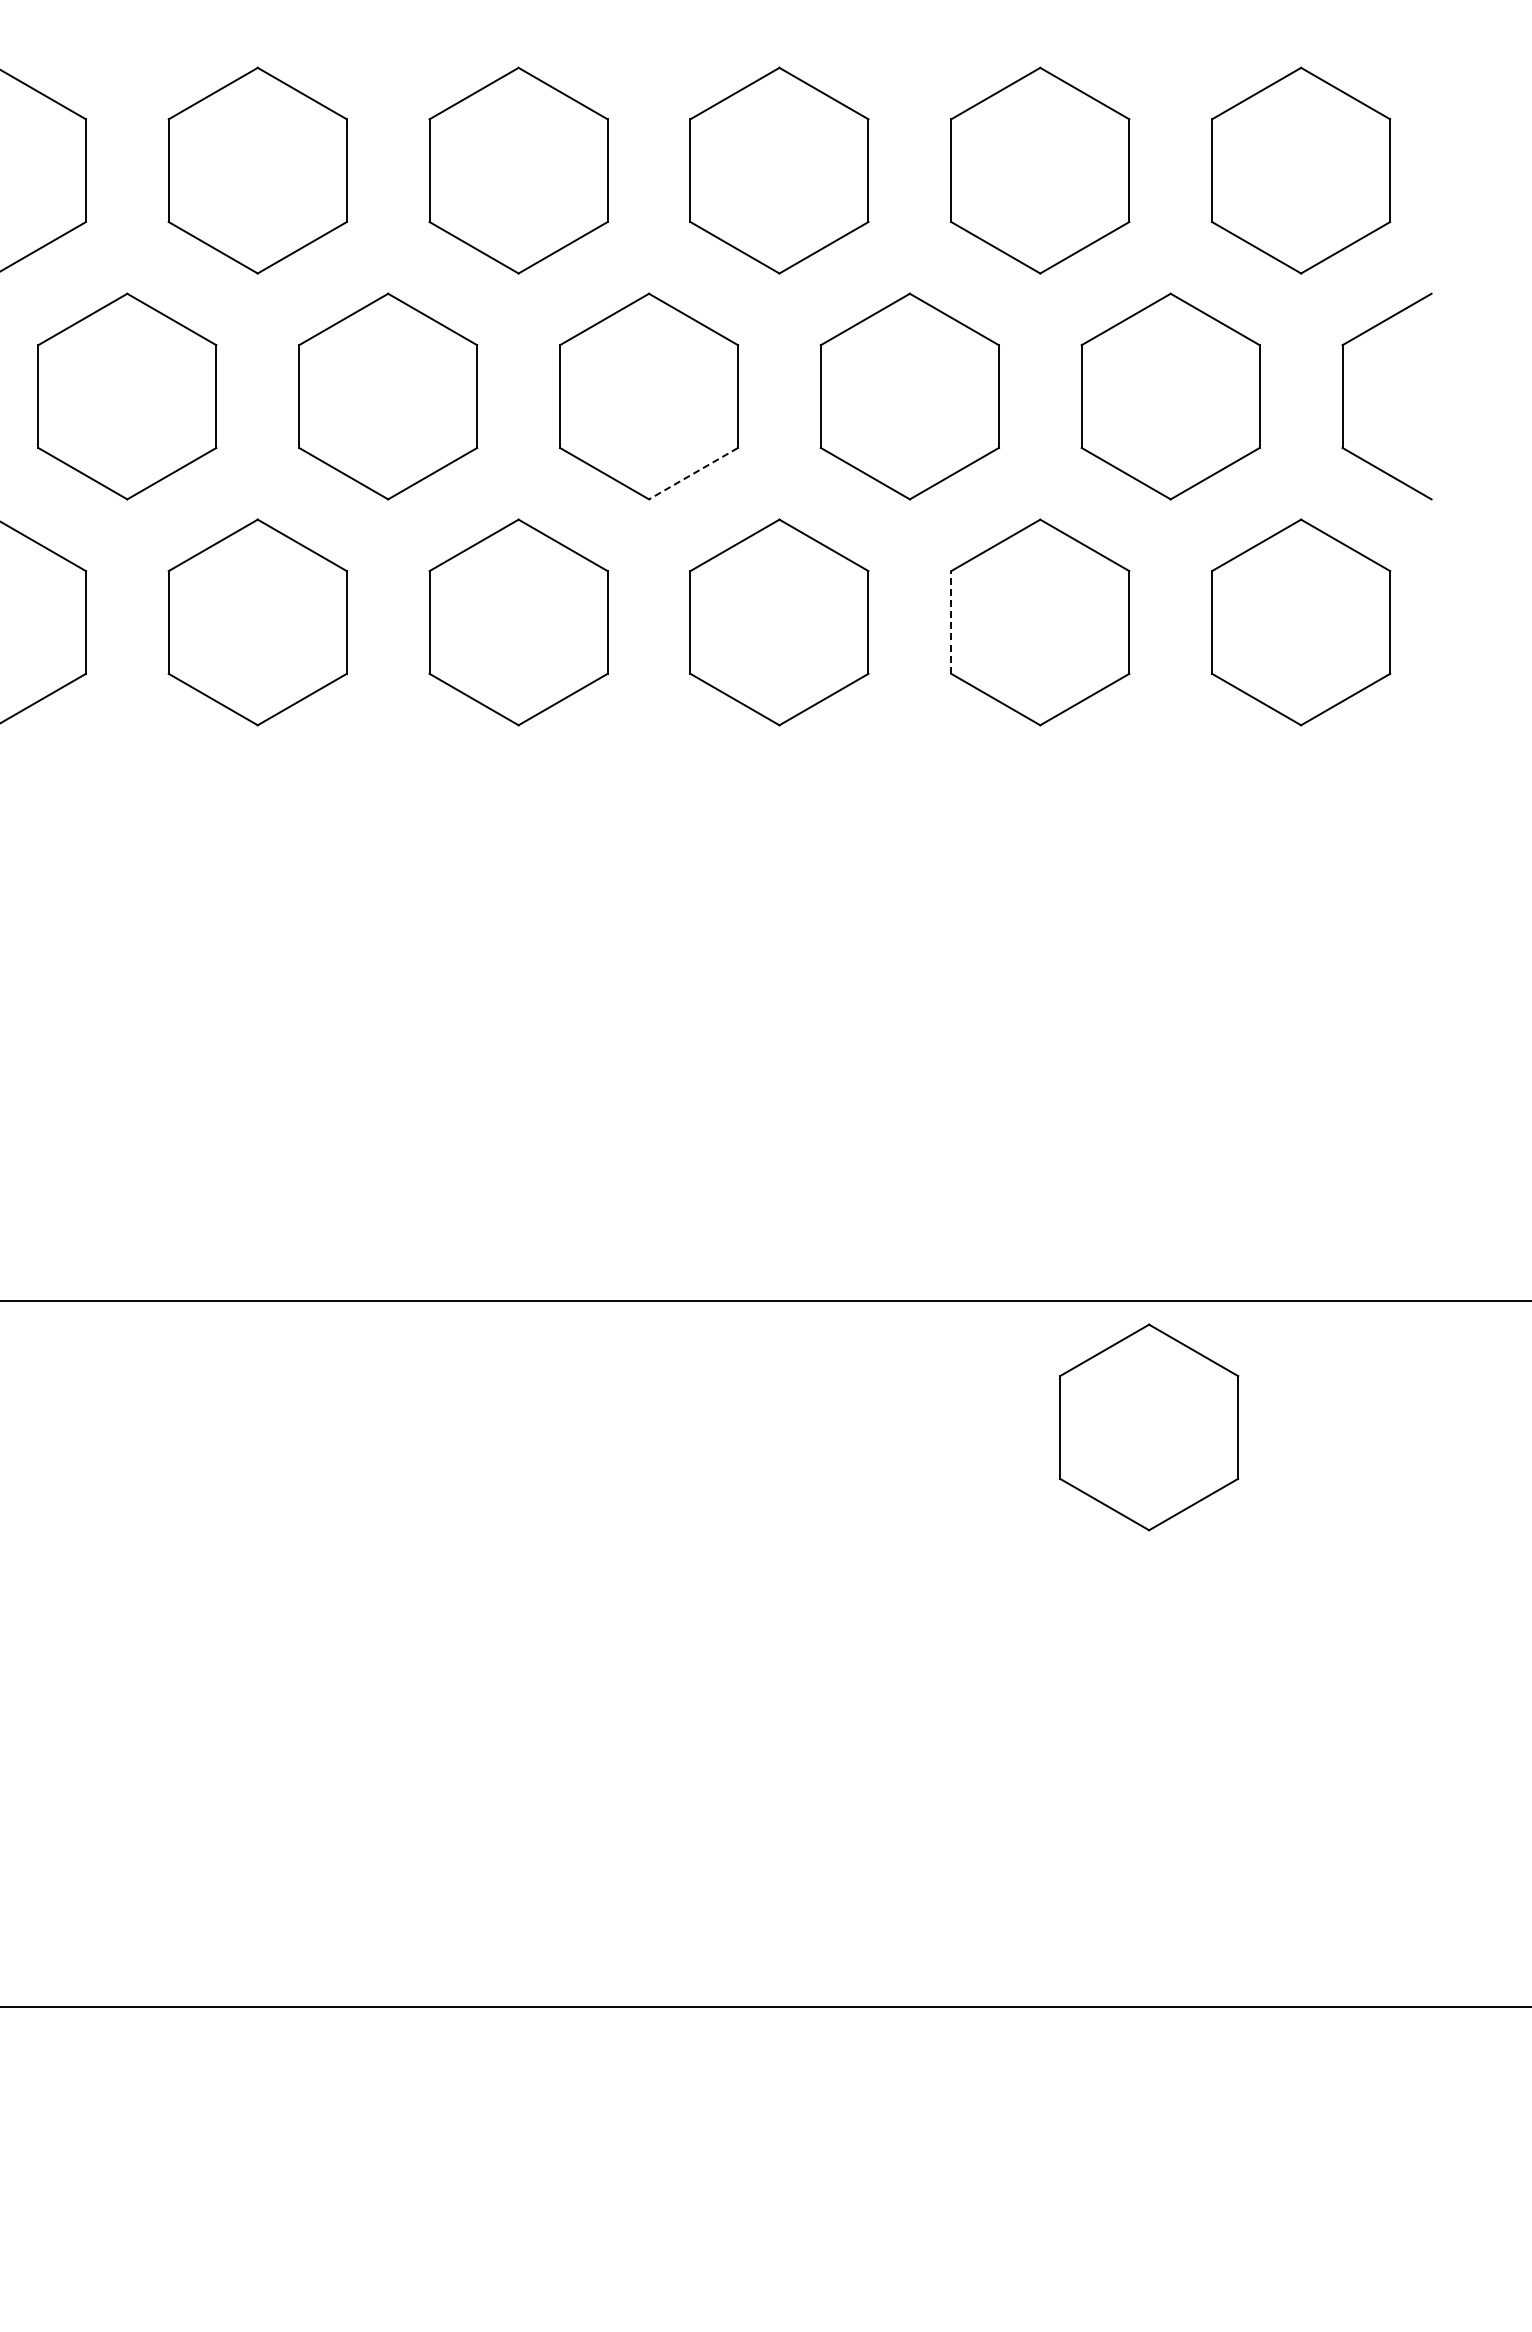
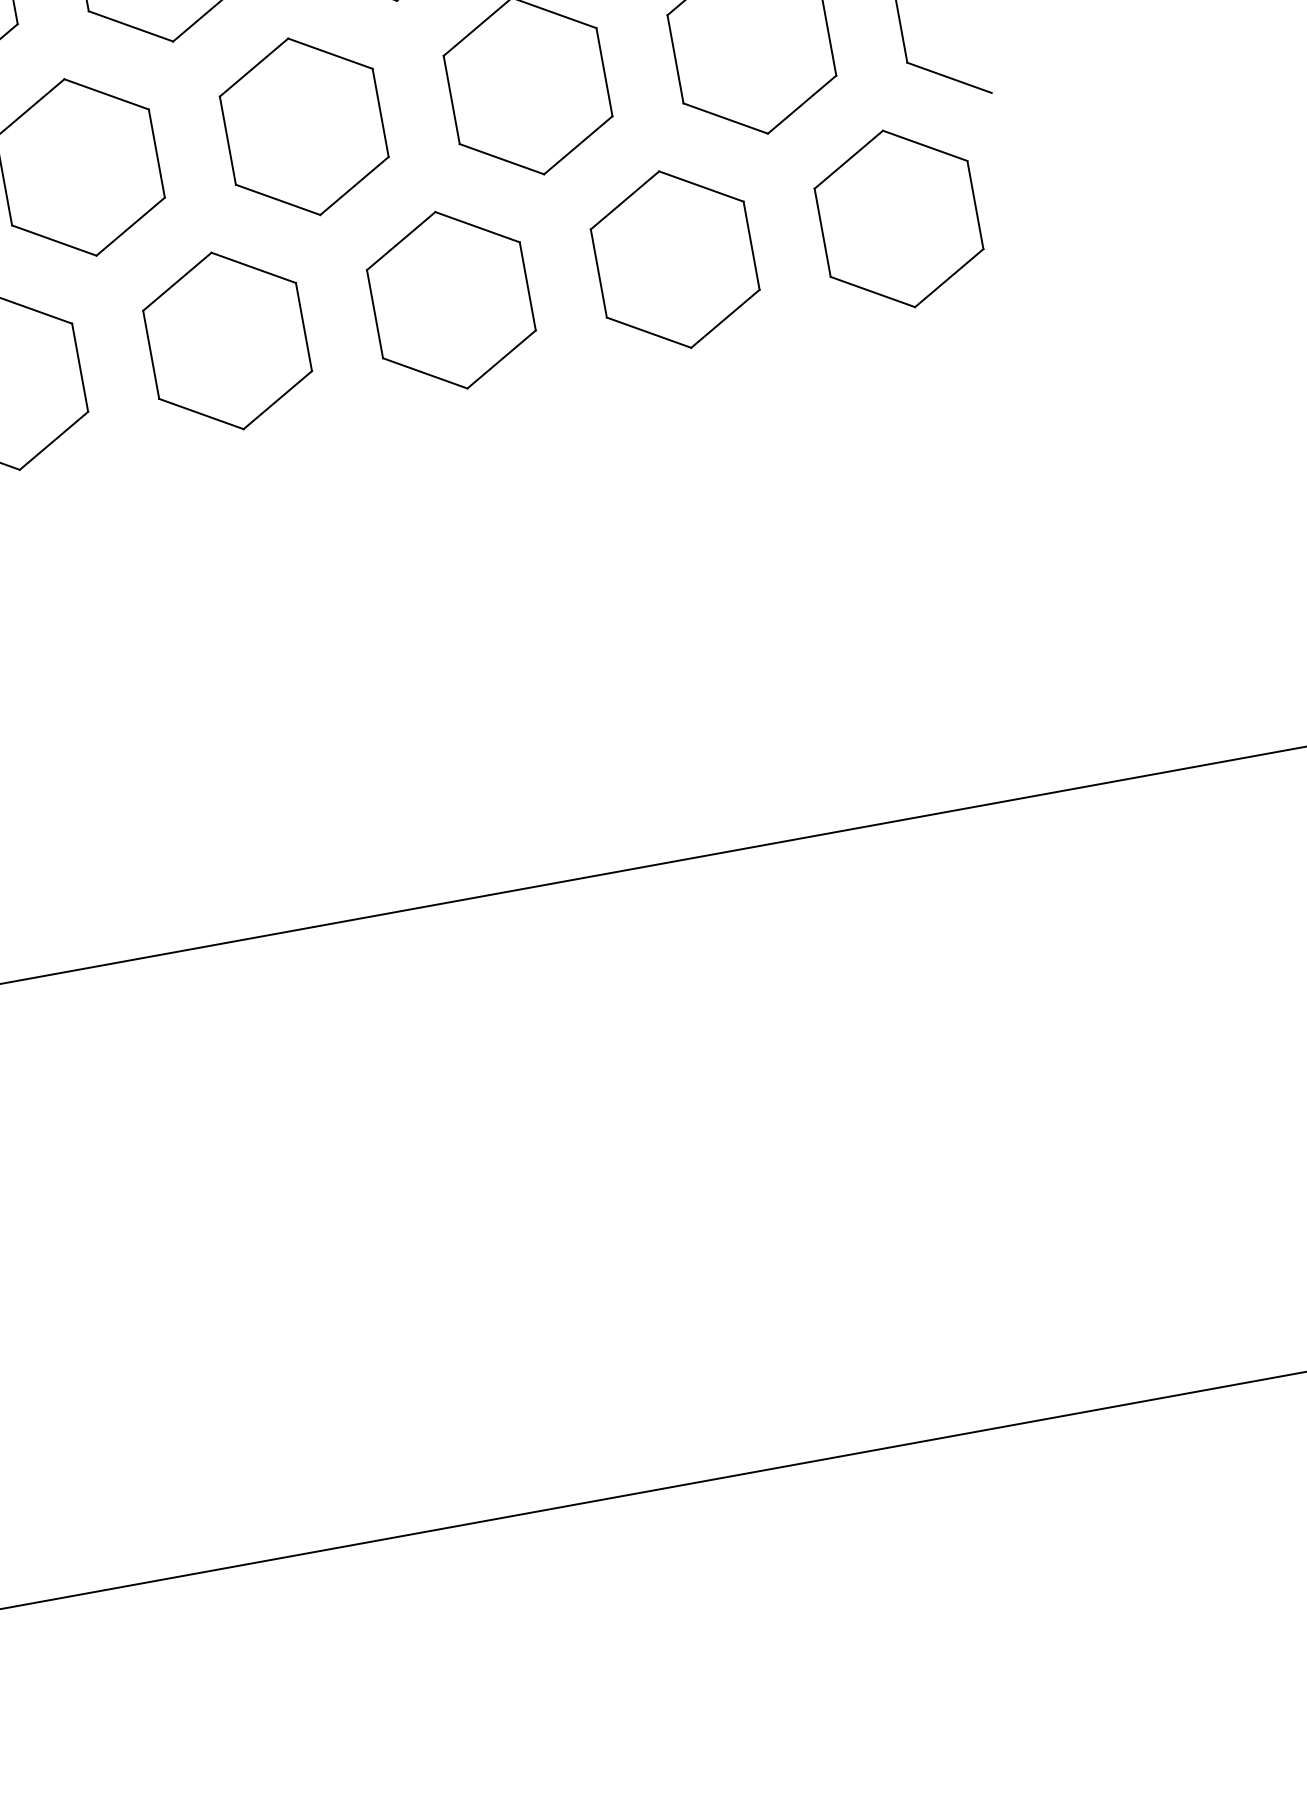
line: (693, 473) -> (354, 185), dashed -> solid
line: (951, 621) -> (598, 272), dashed -> solid
part: (1149, 1427) -> (894, 933), removed

